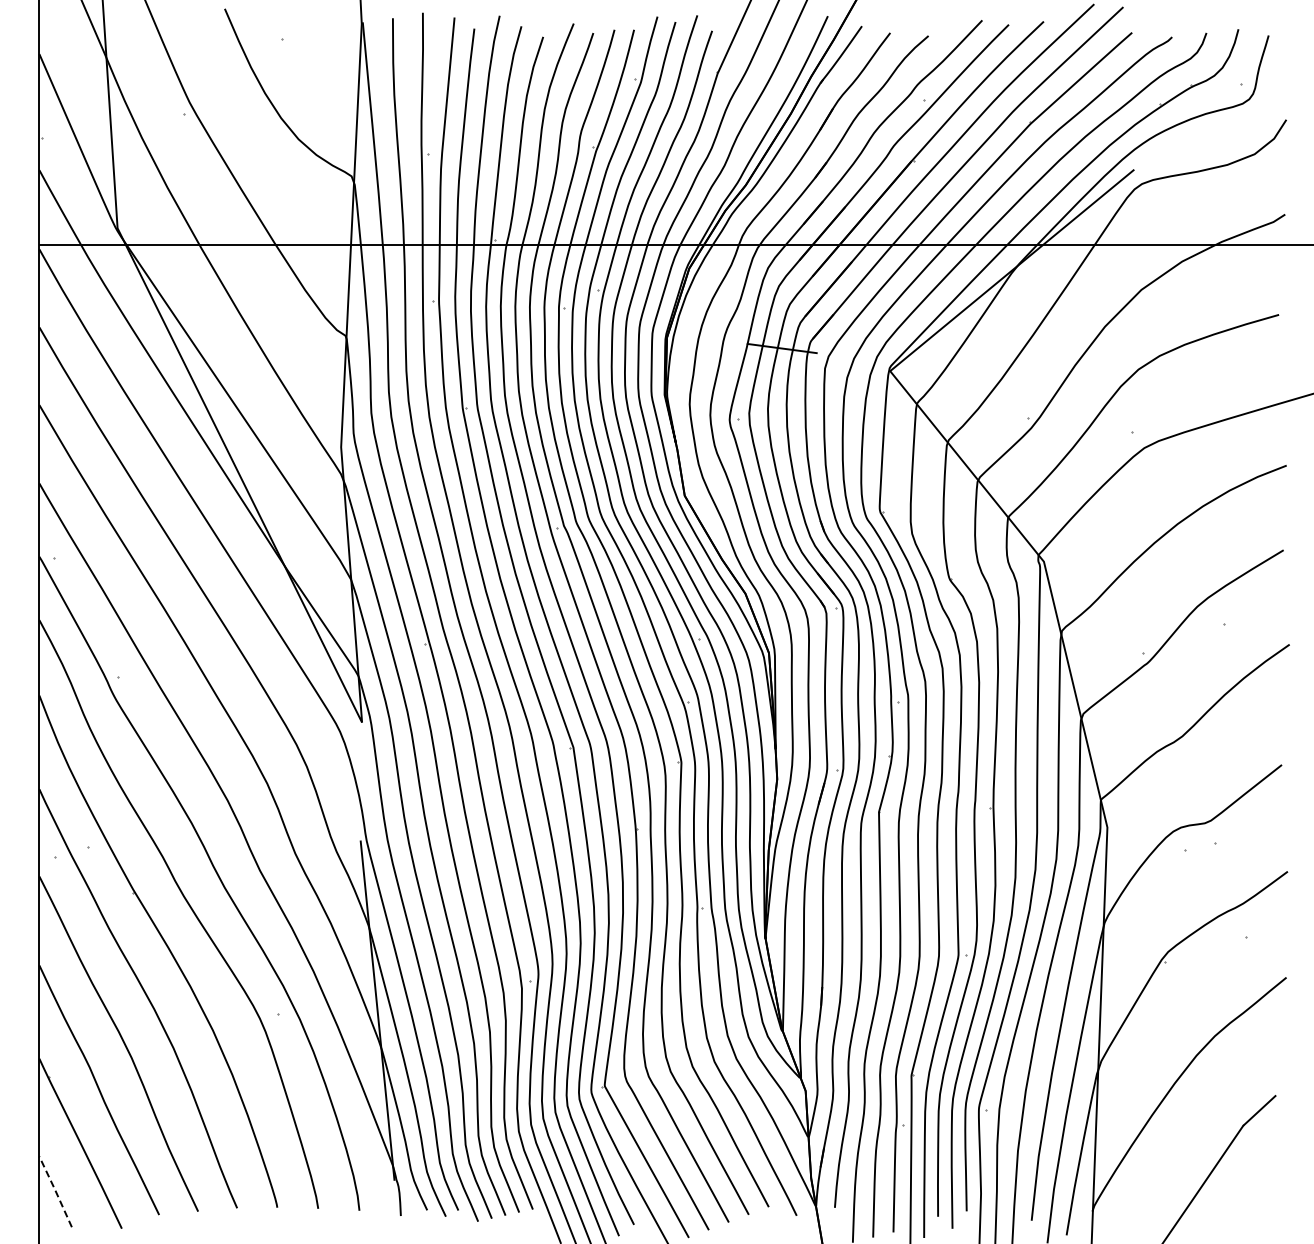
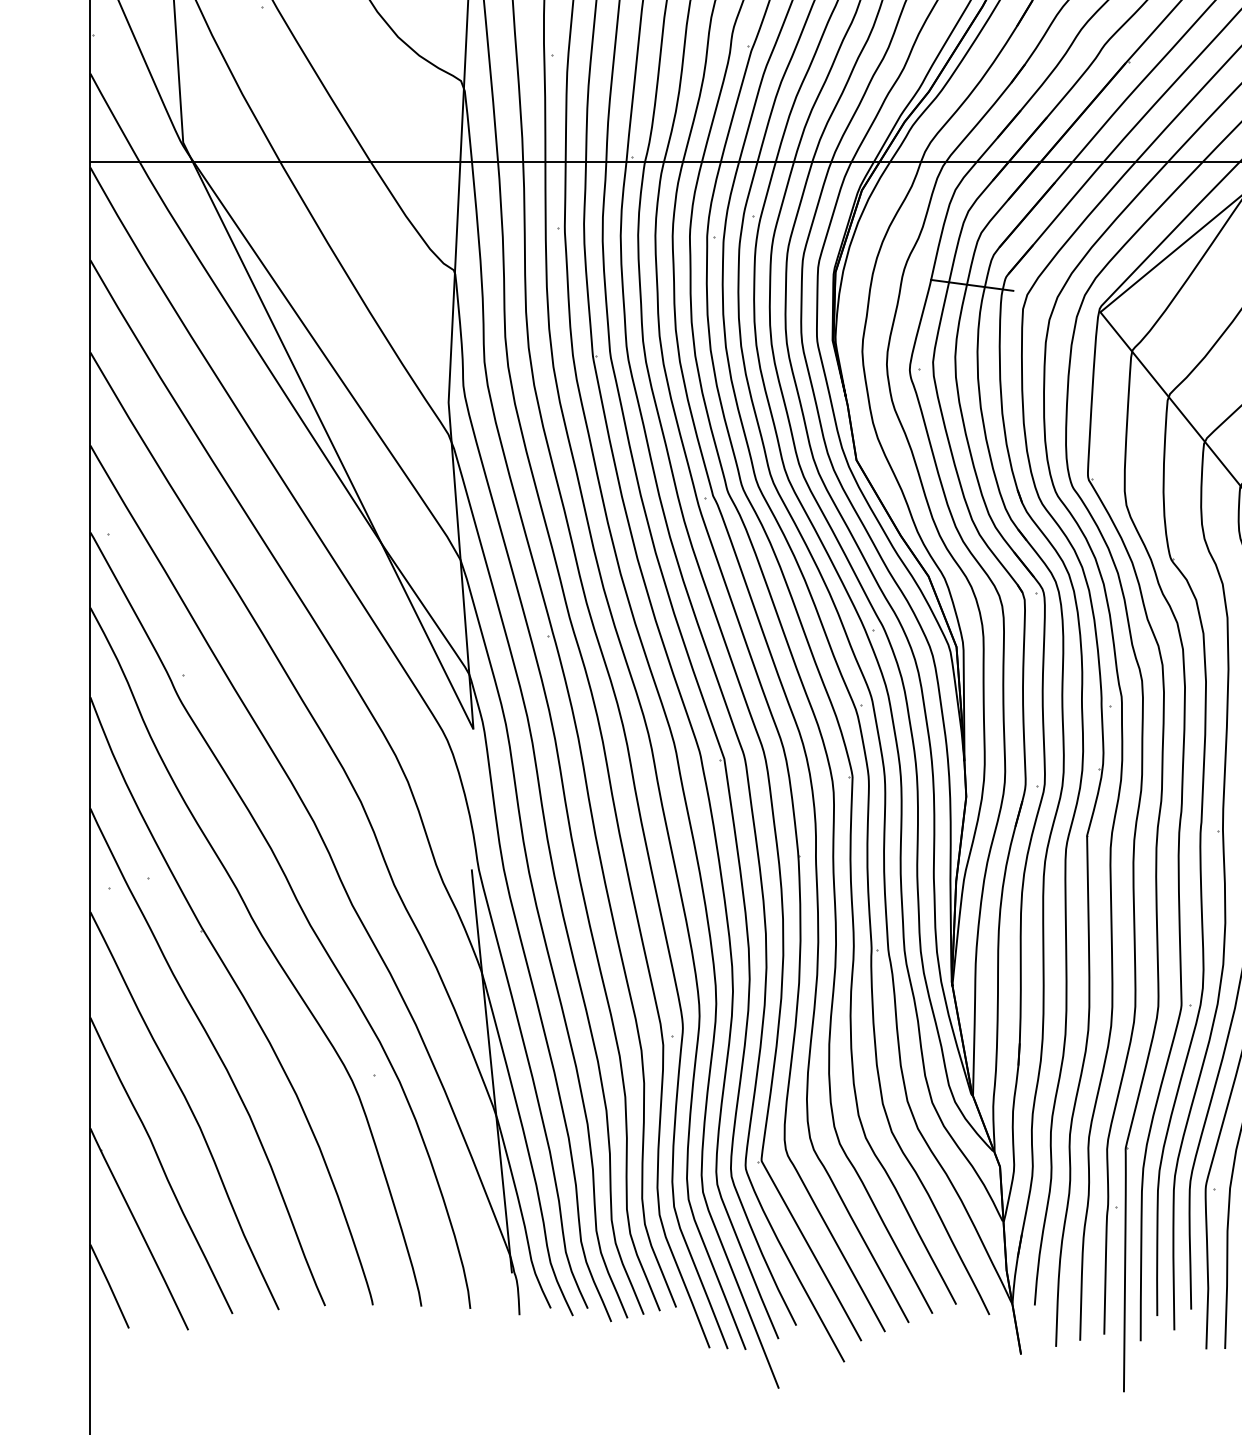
line: (55, 1190) -> (109, 1284), dashed -> solid

